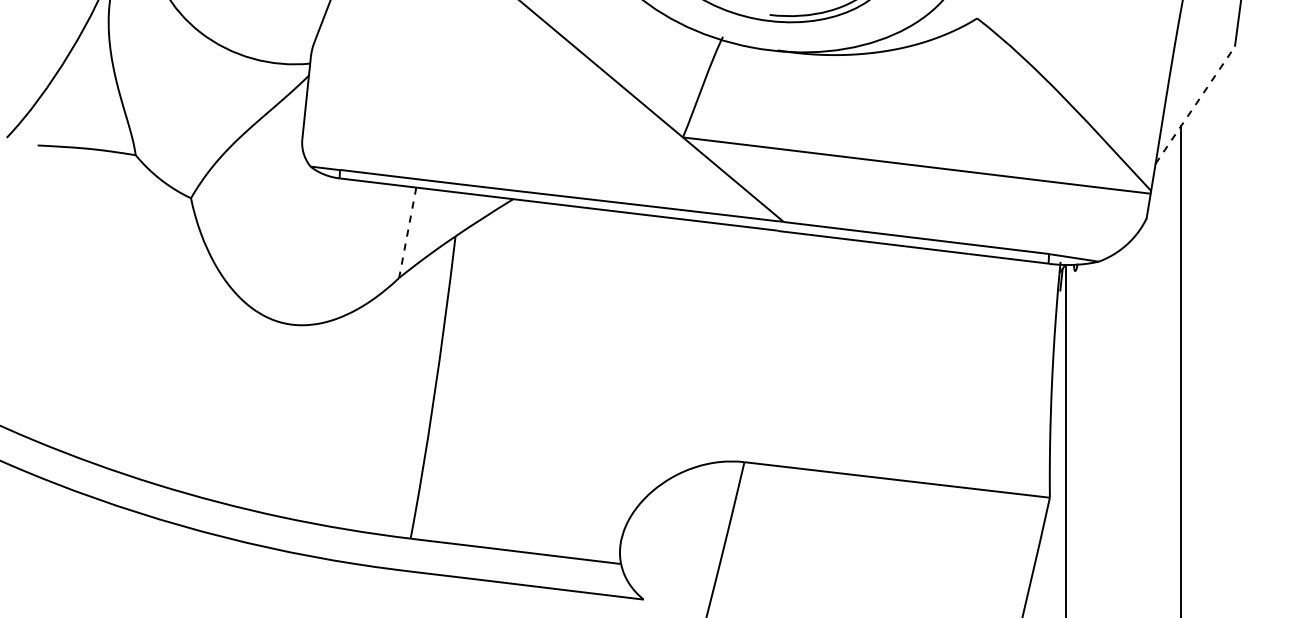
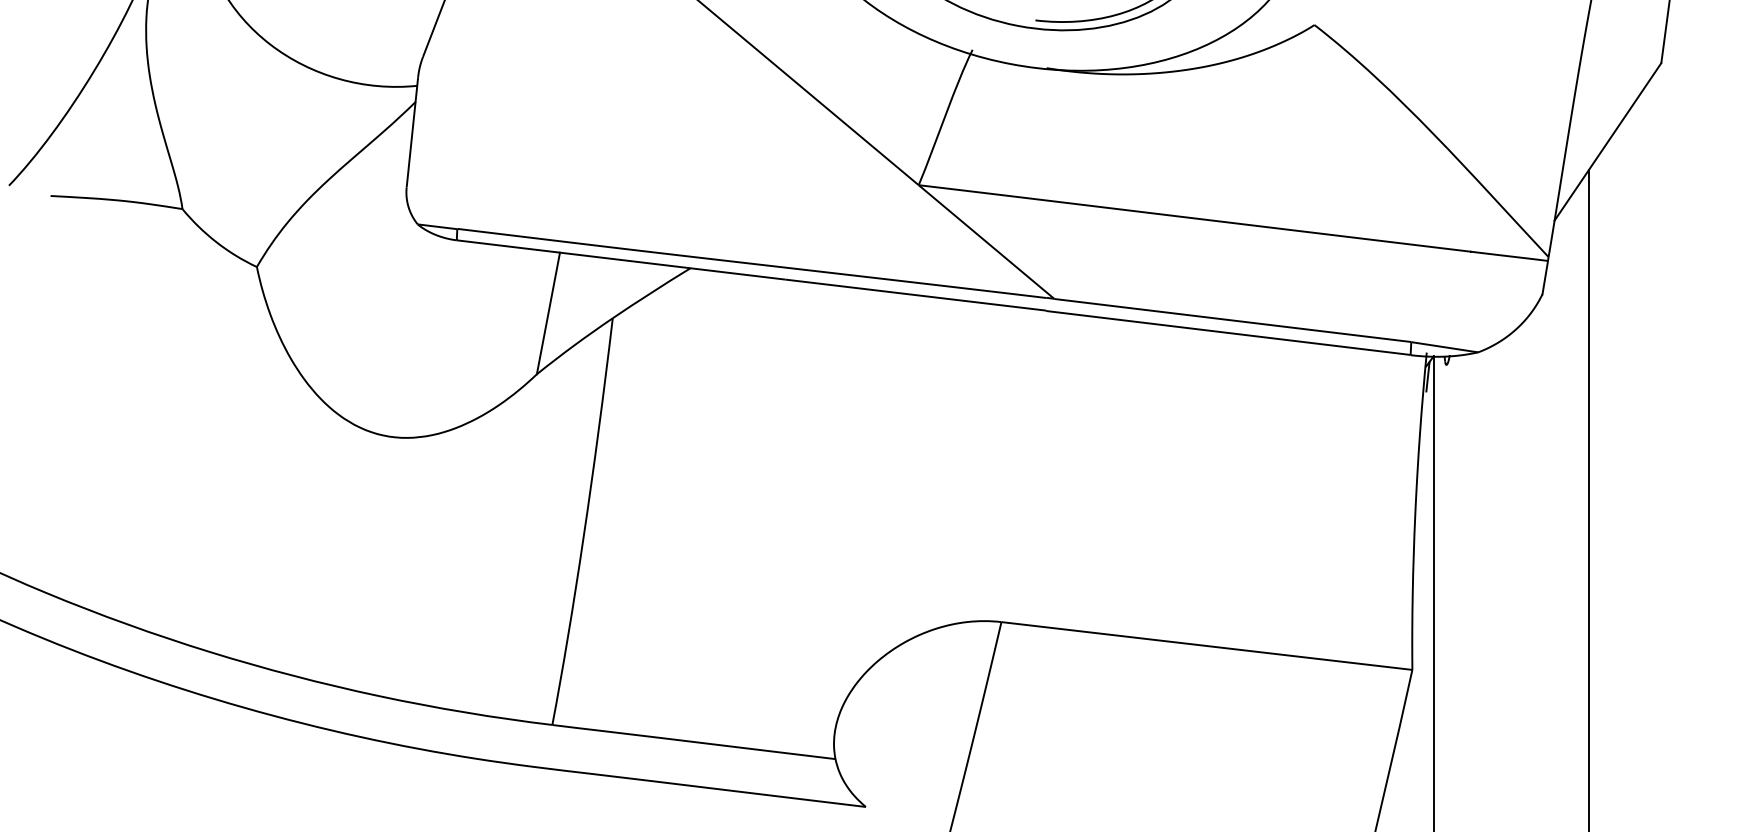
line: (1195, 104) -> (1608, 141), dashed -> solid
line: (407, 232) -> (548, 313), dashed -> solid

